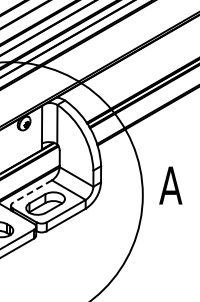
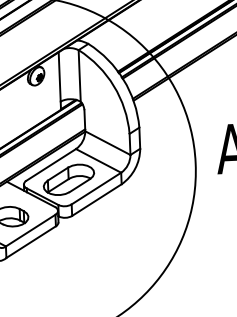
line: (32, 191) -> (51, 164), dashed -> solid

